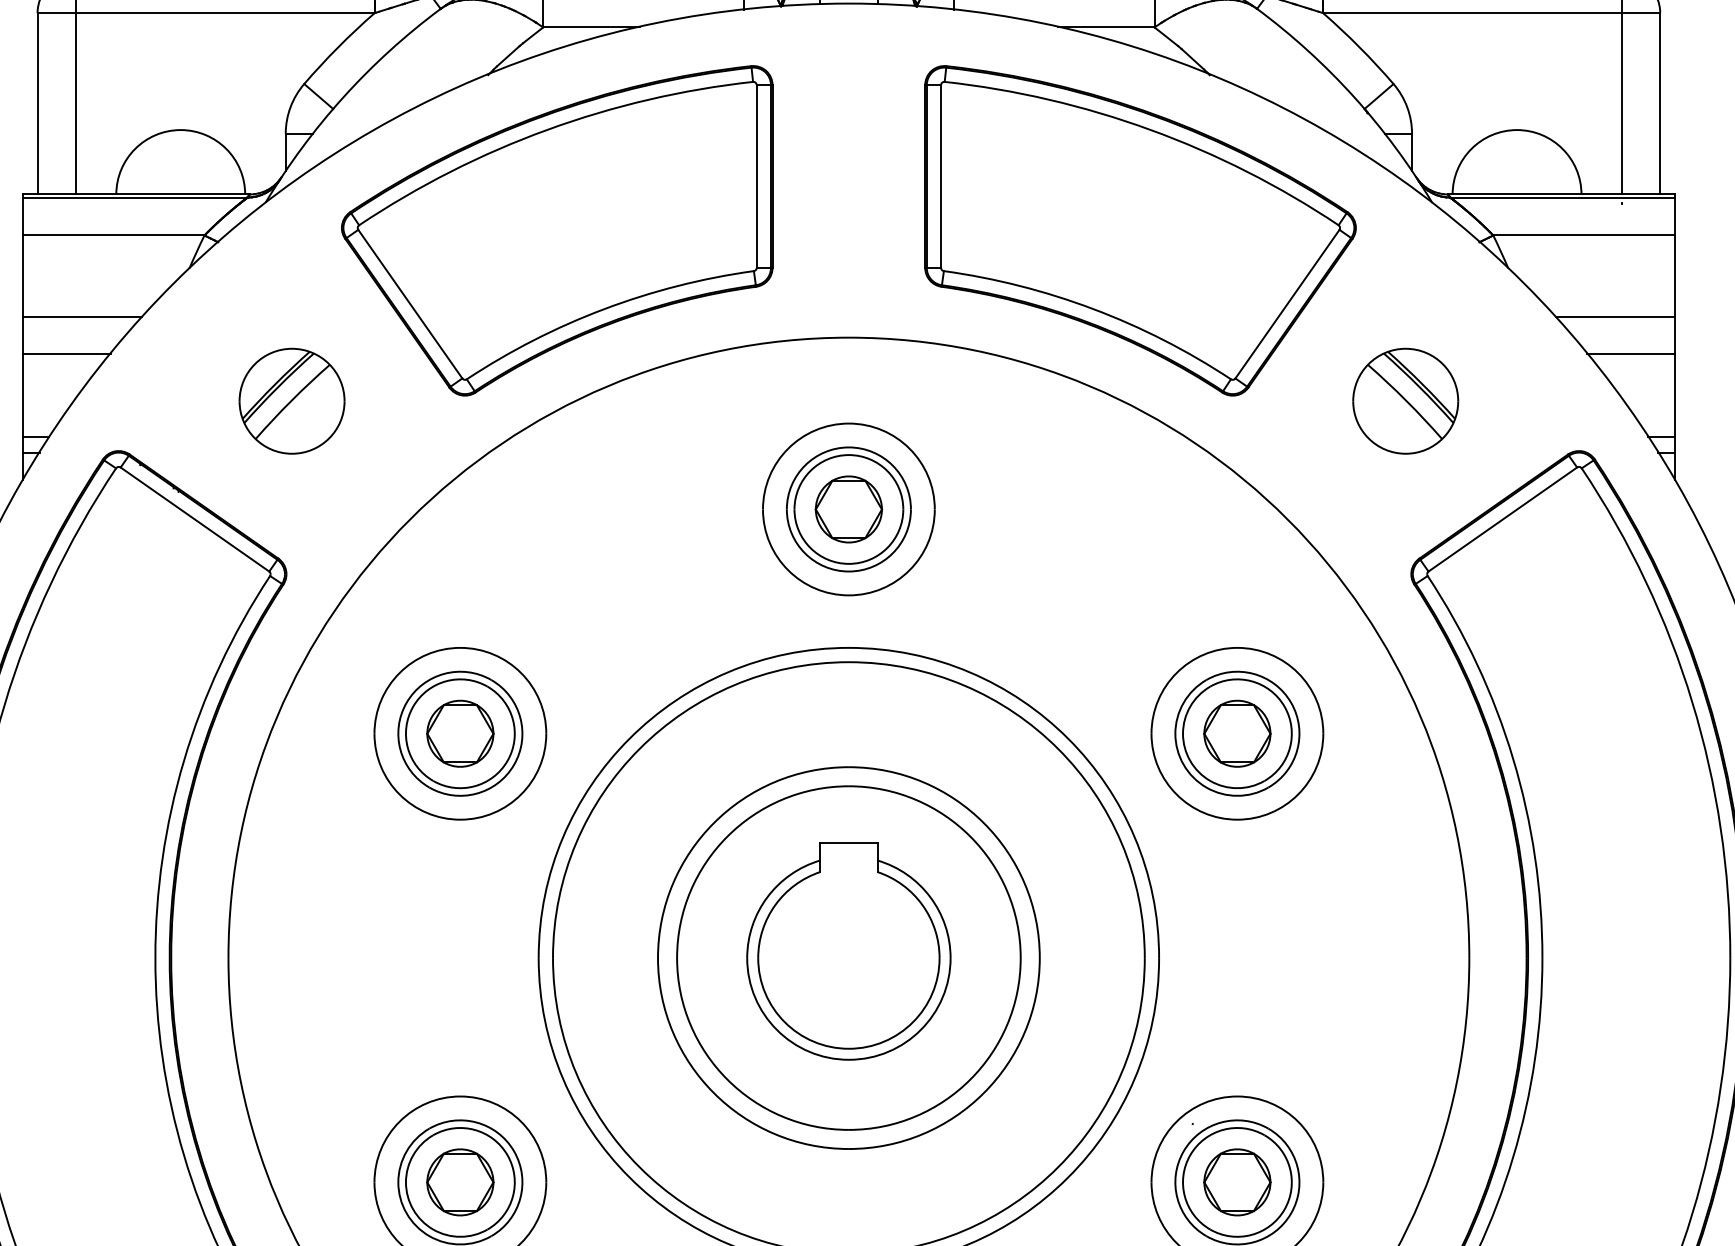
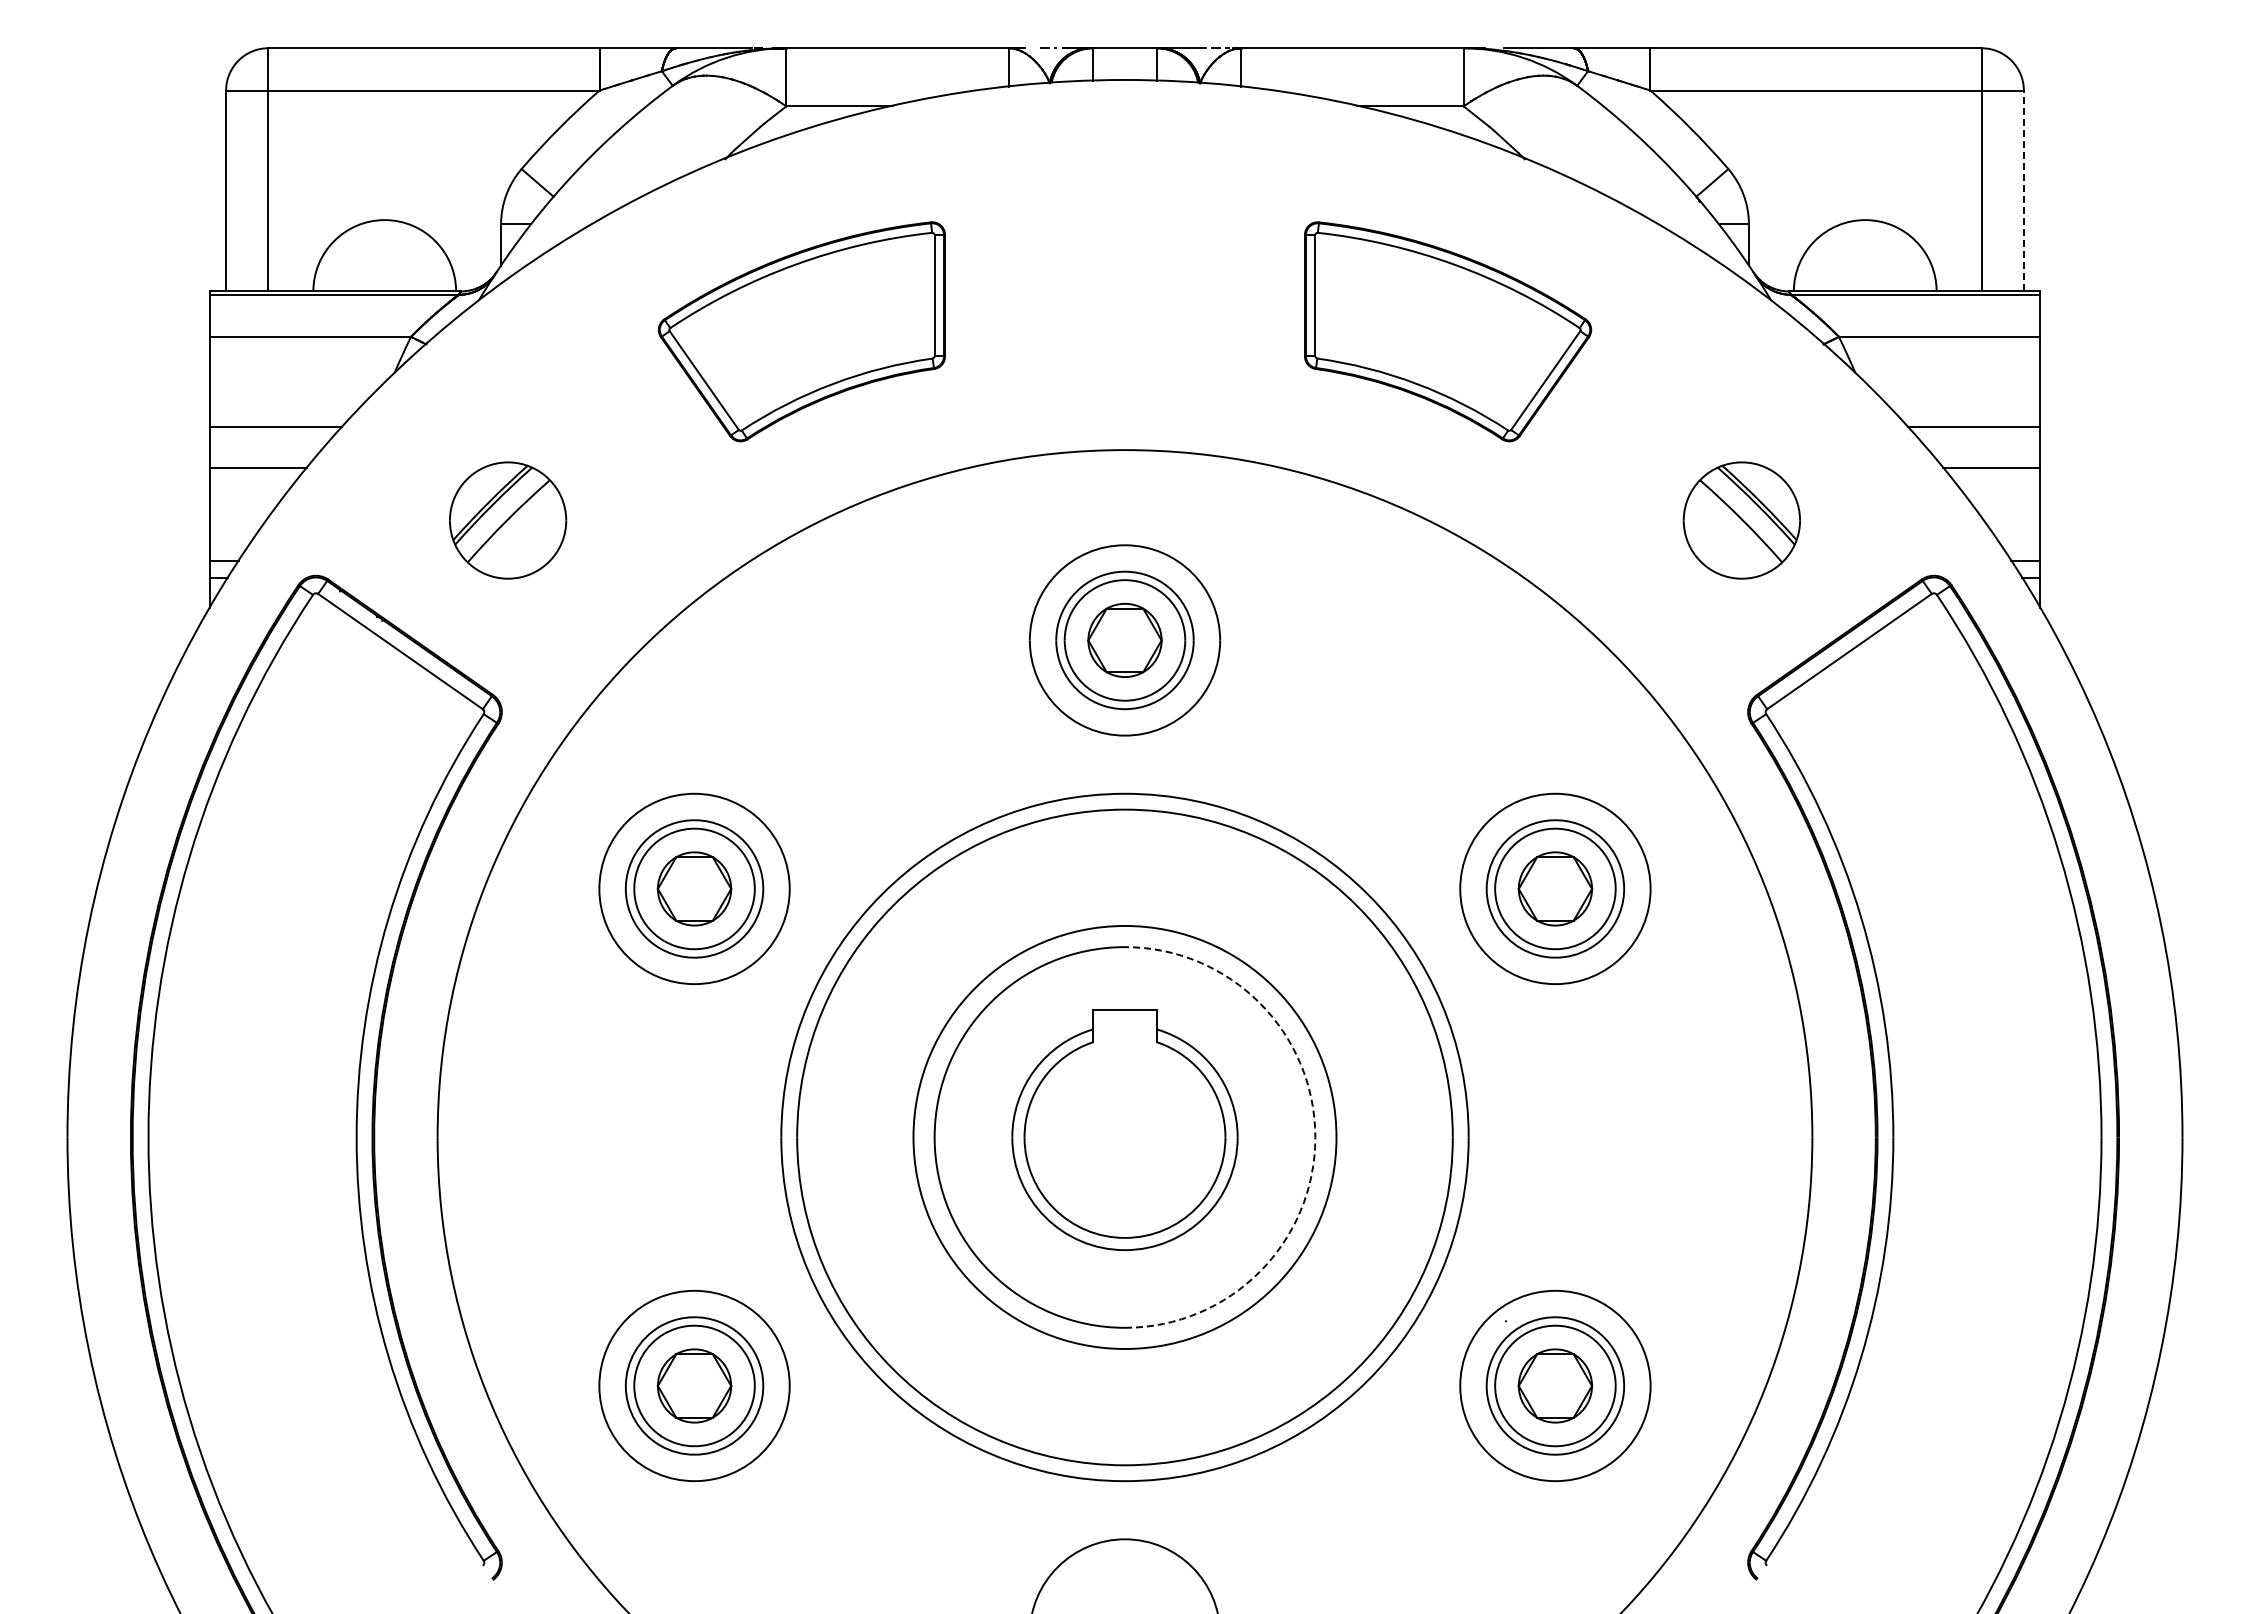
line: (1659, 103) -> (2023, 190), solid -> dashed
part: (556, 230) -> (801, 331), size x0.6
part: (1139, 230) -> (1447, 331), size x0.6
arc: (1020, 958) -> (1315, 1137), solid -> dashed

